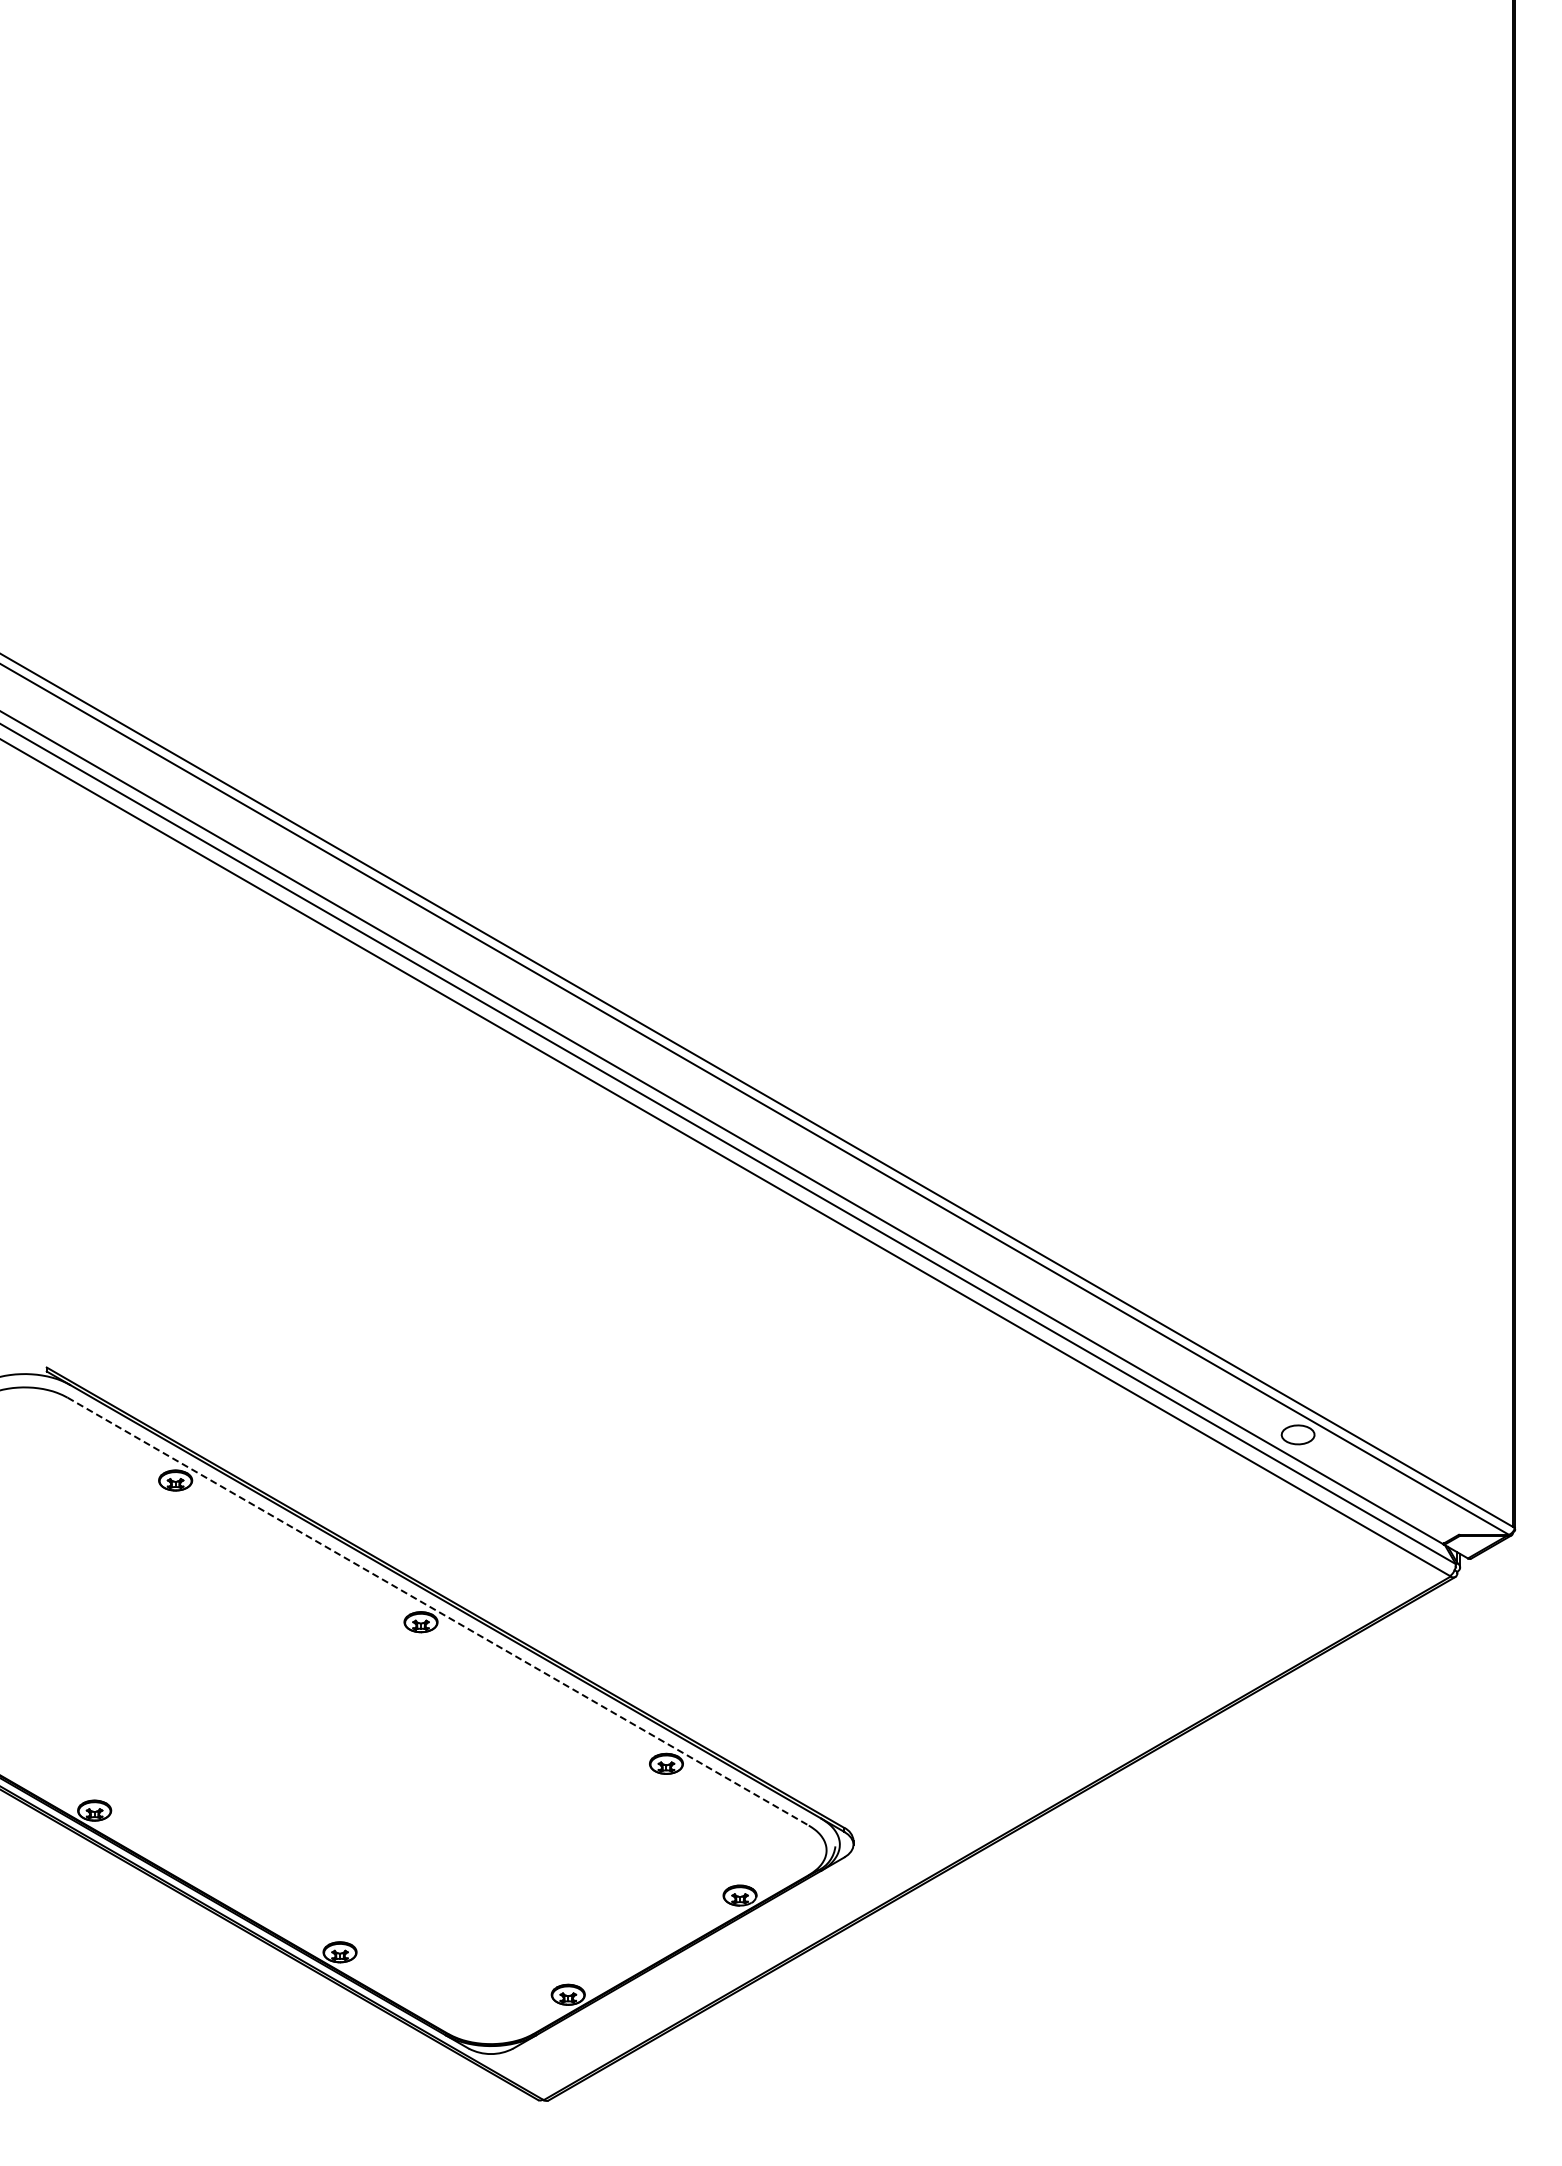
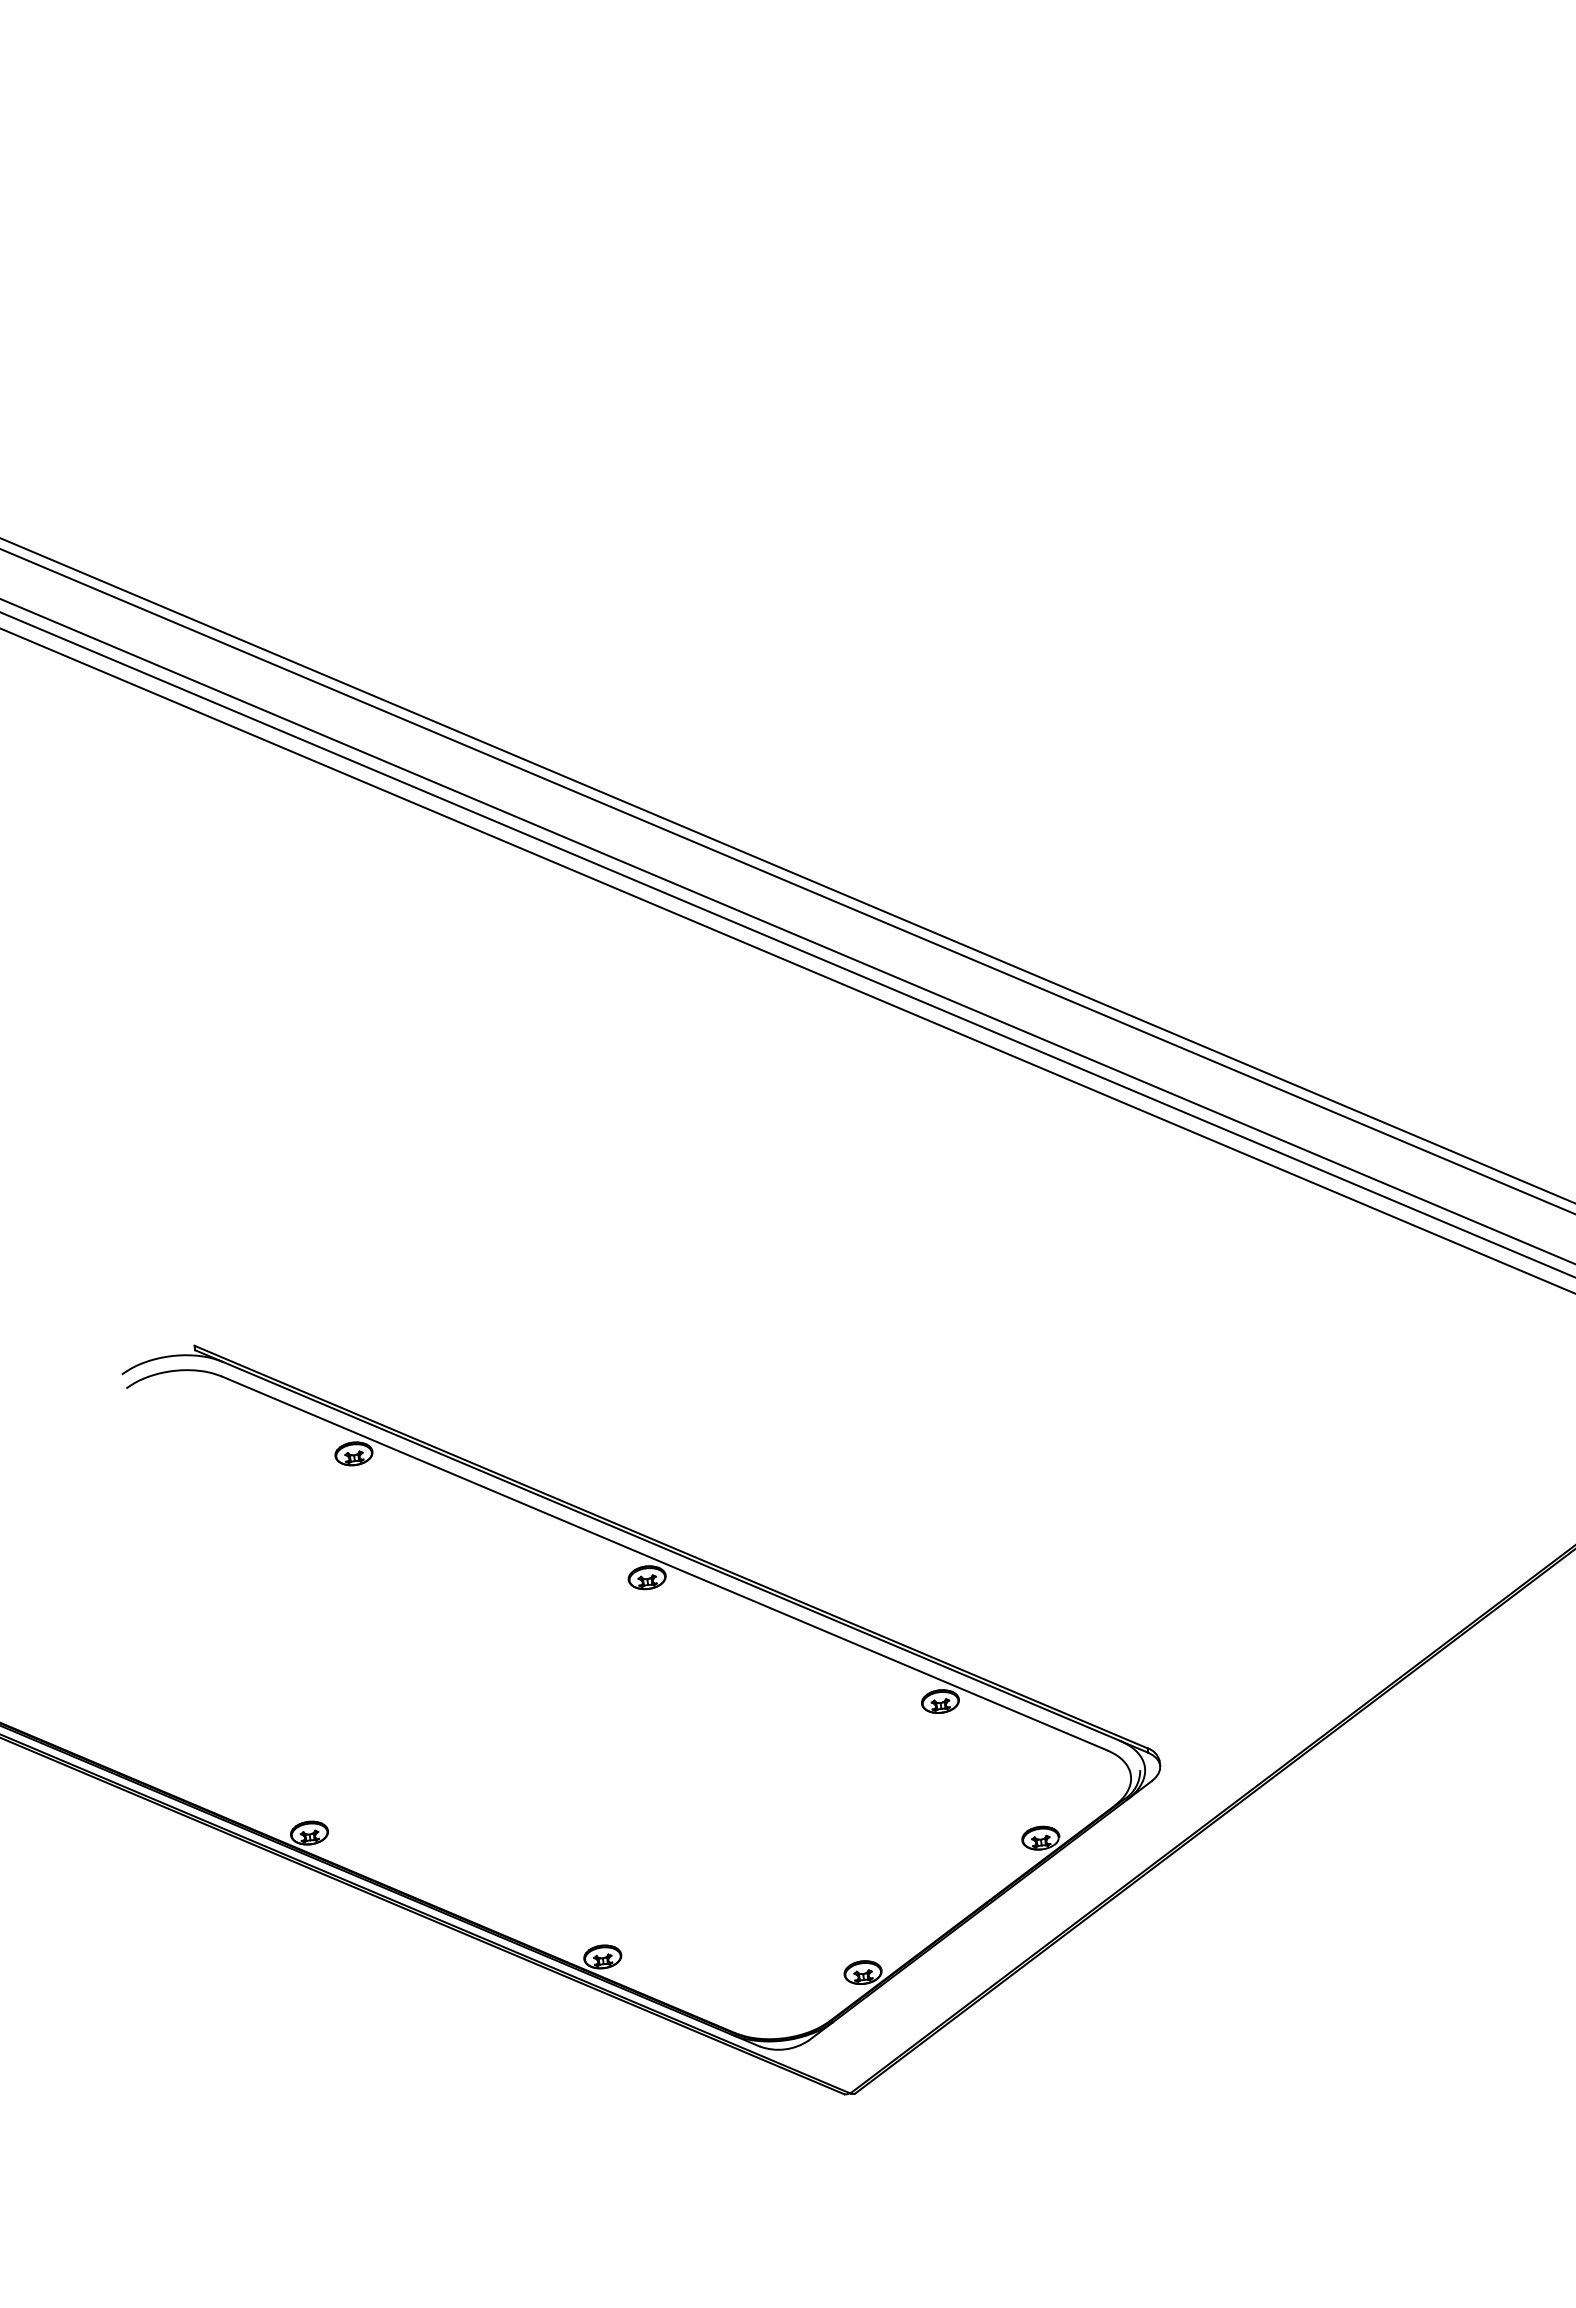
line: (438, 1611) -> (665, 1563), dashed -> solid

